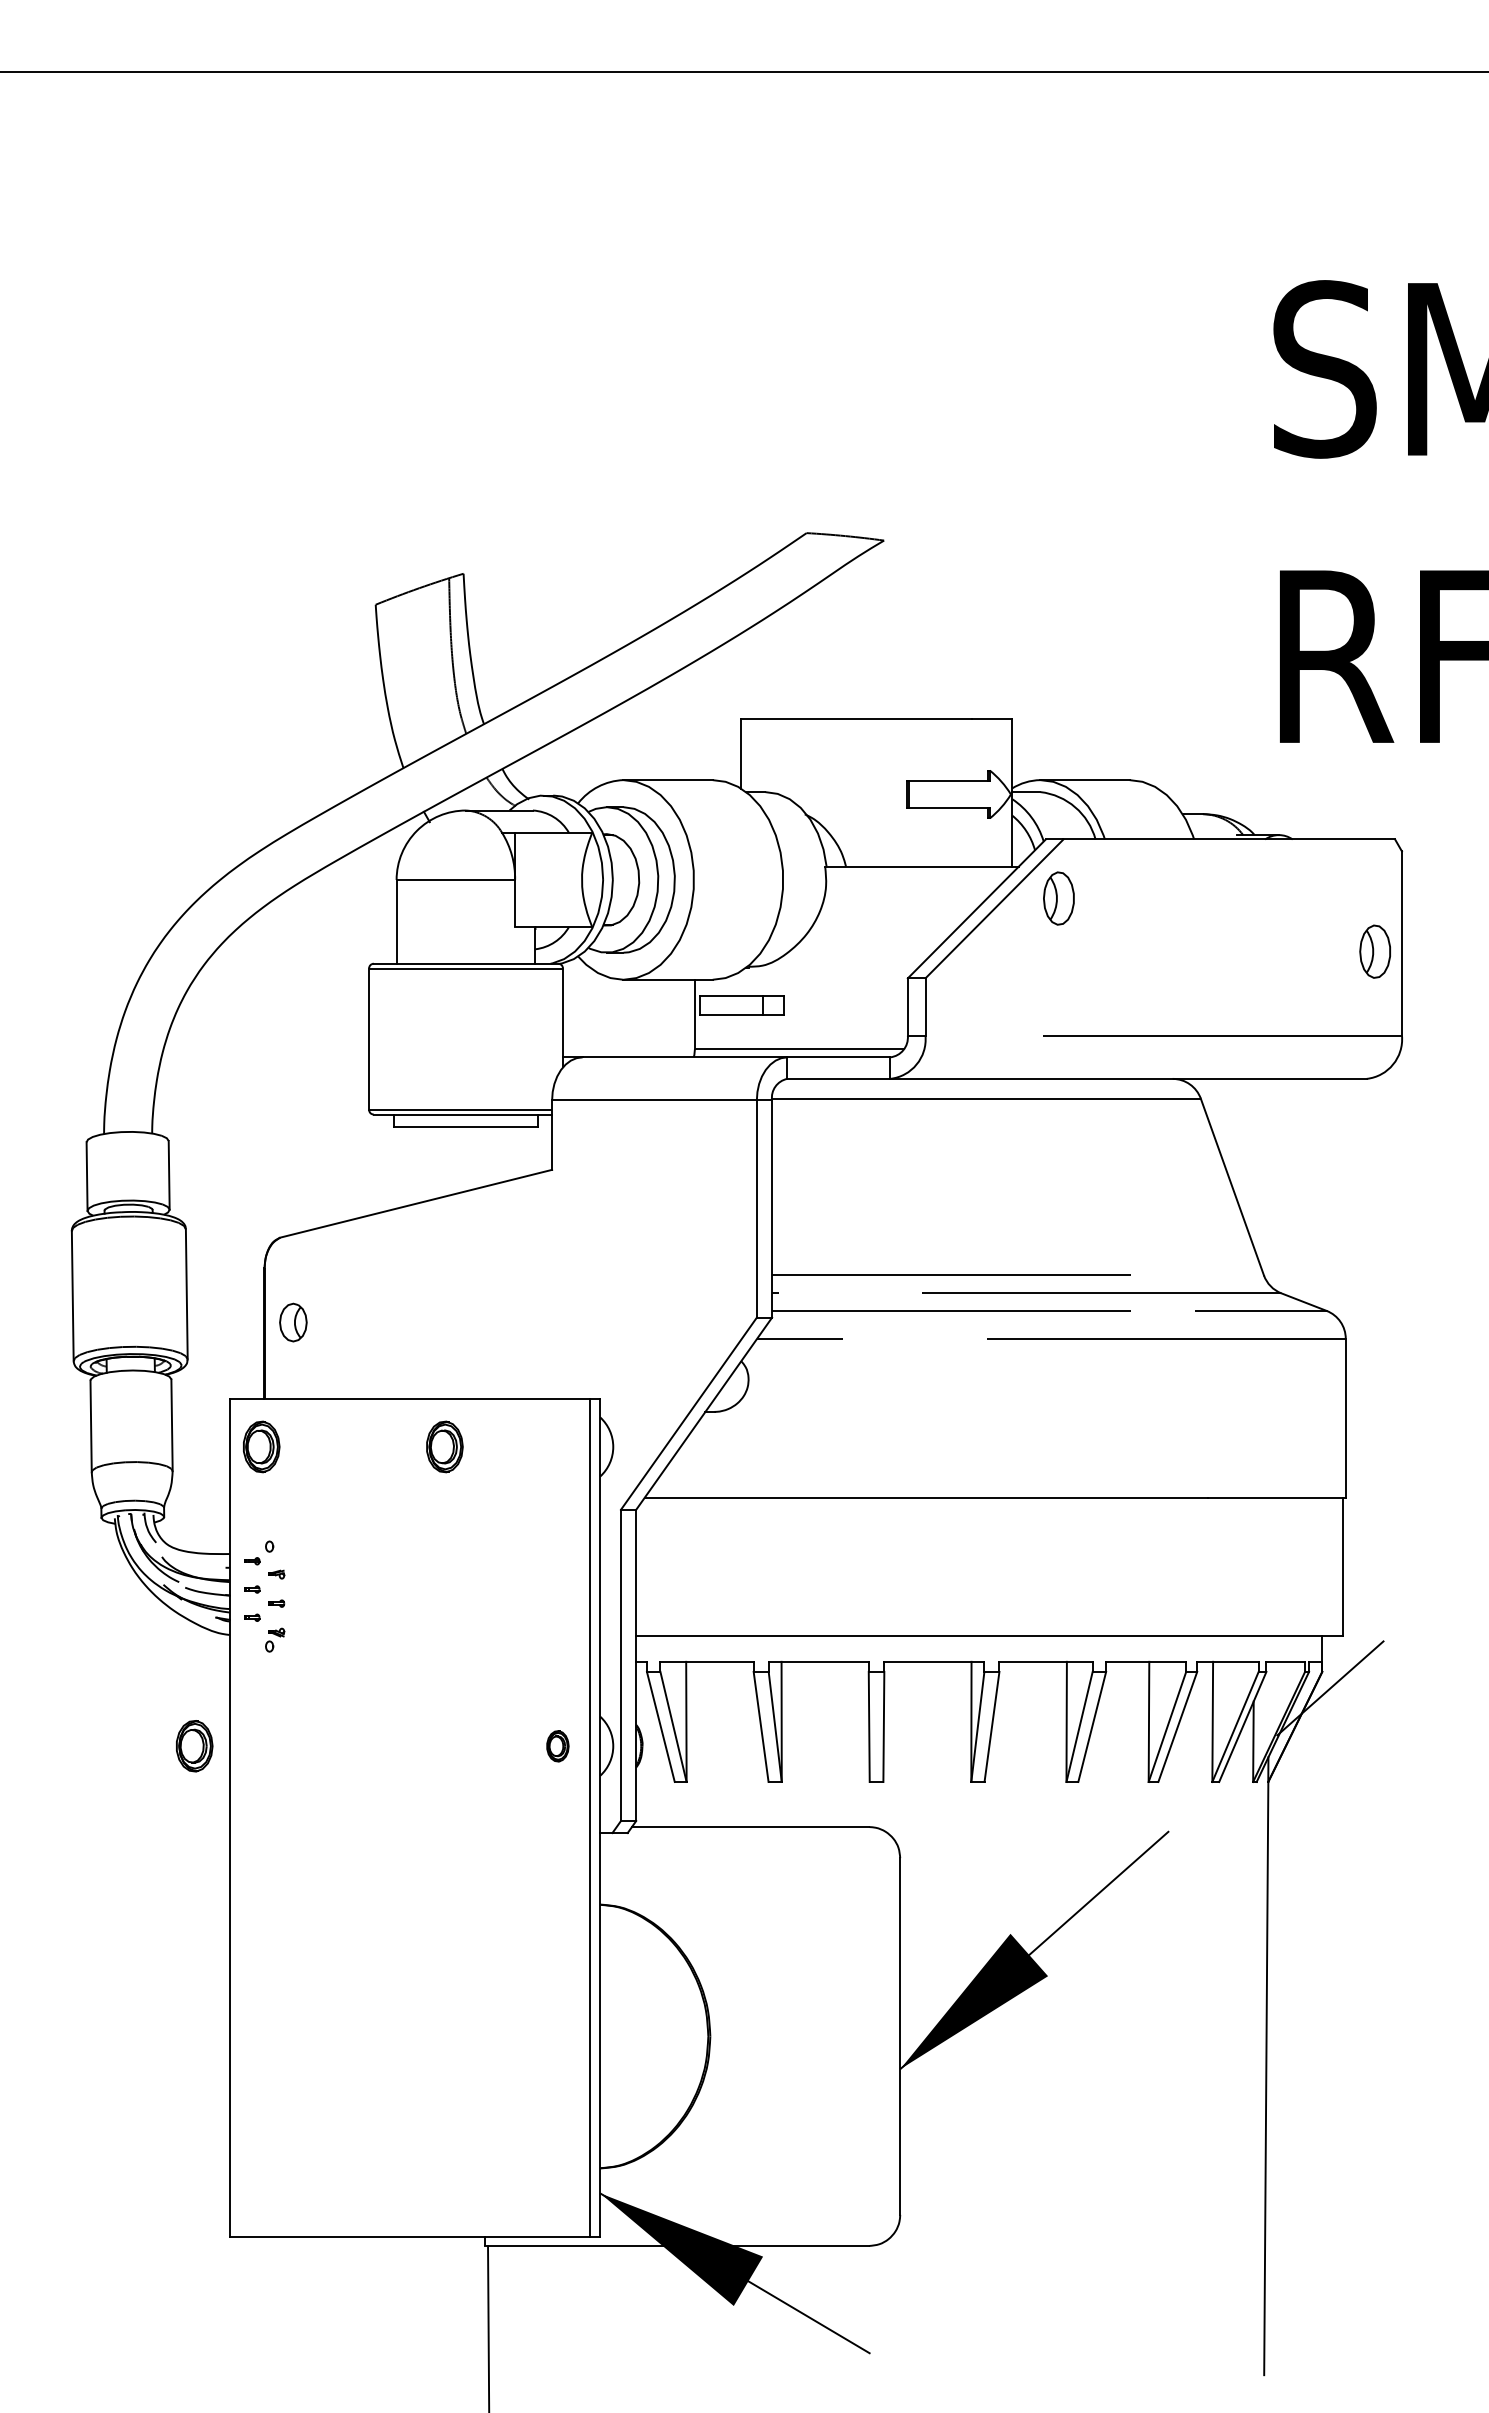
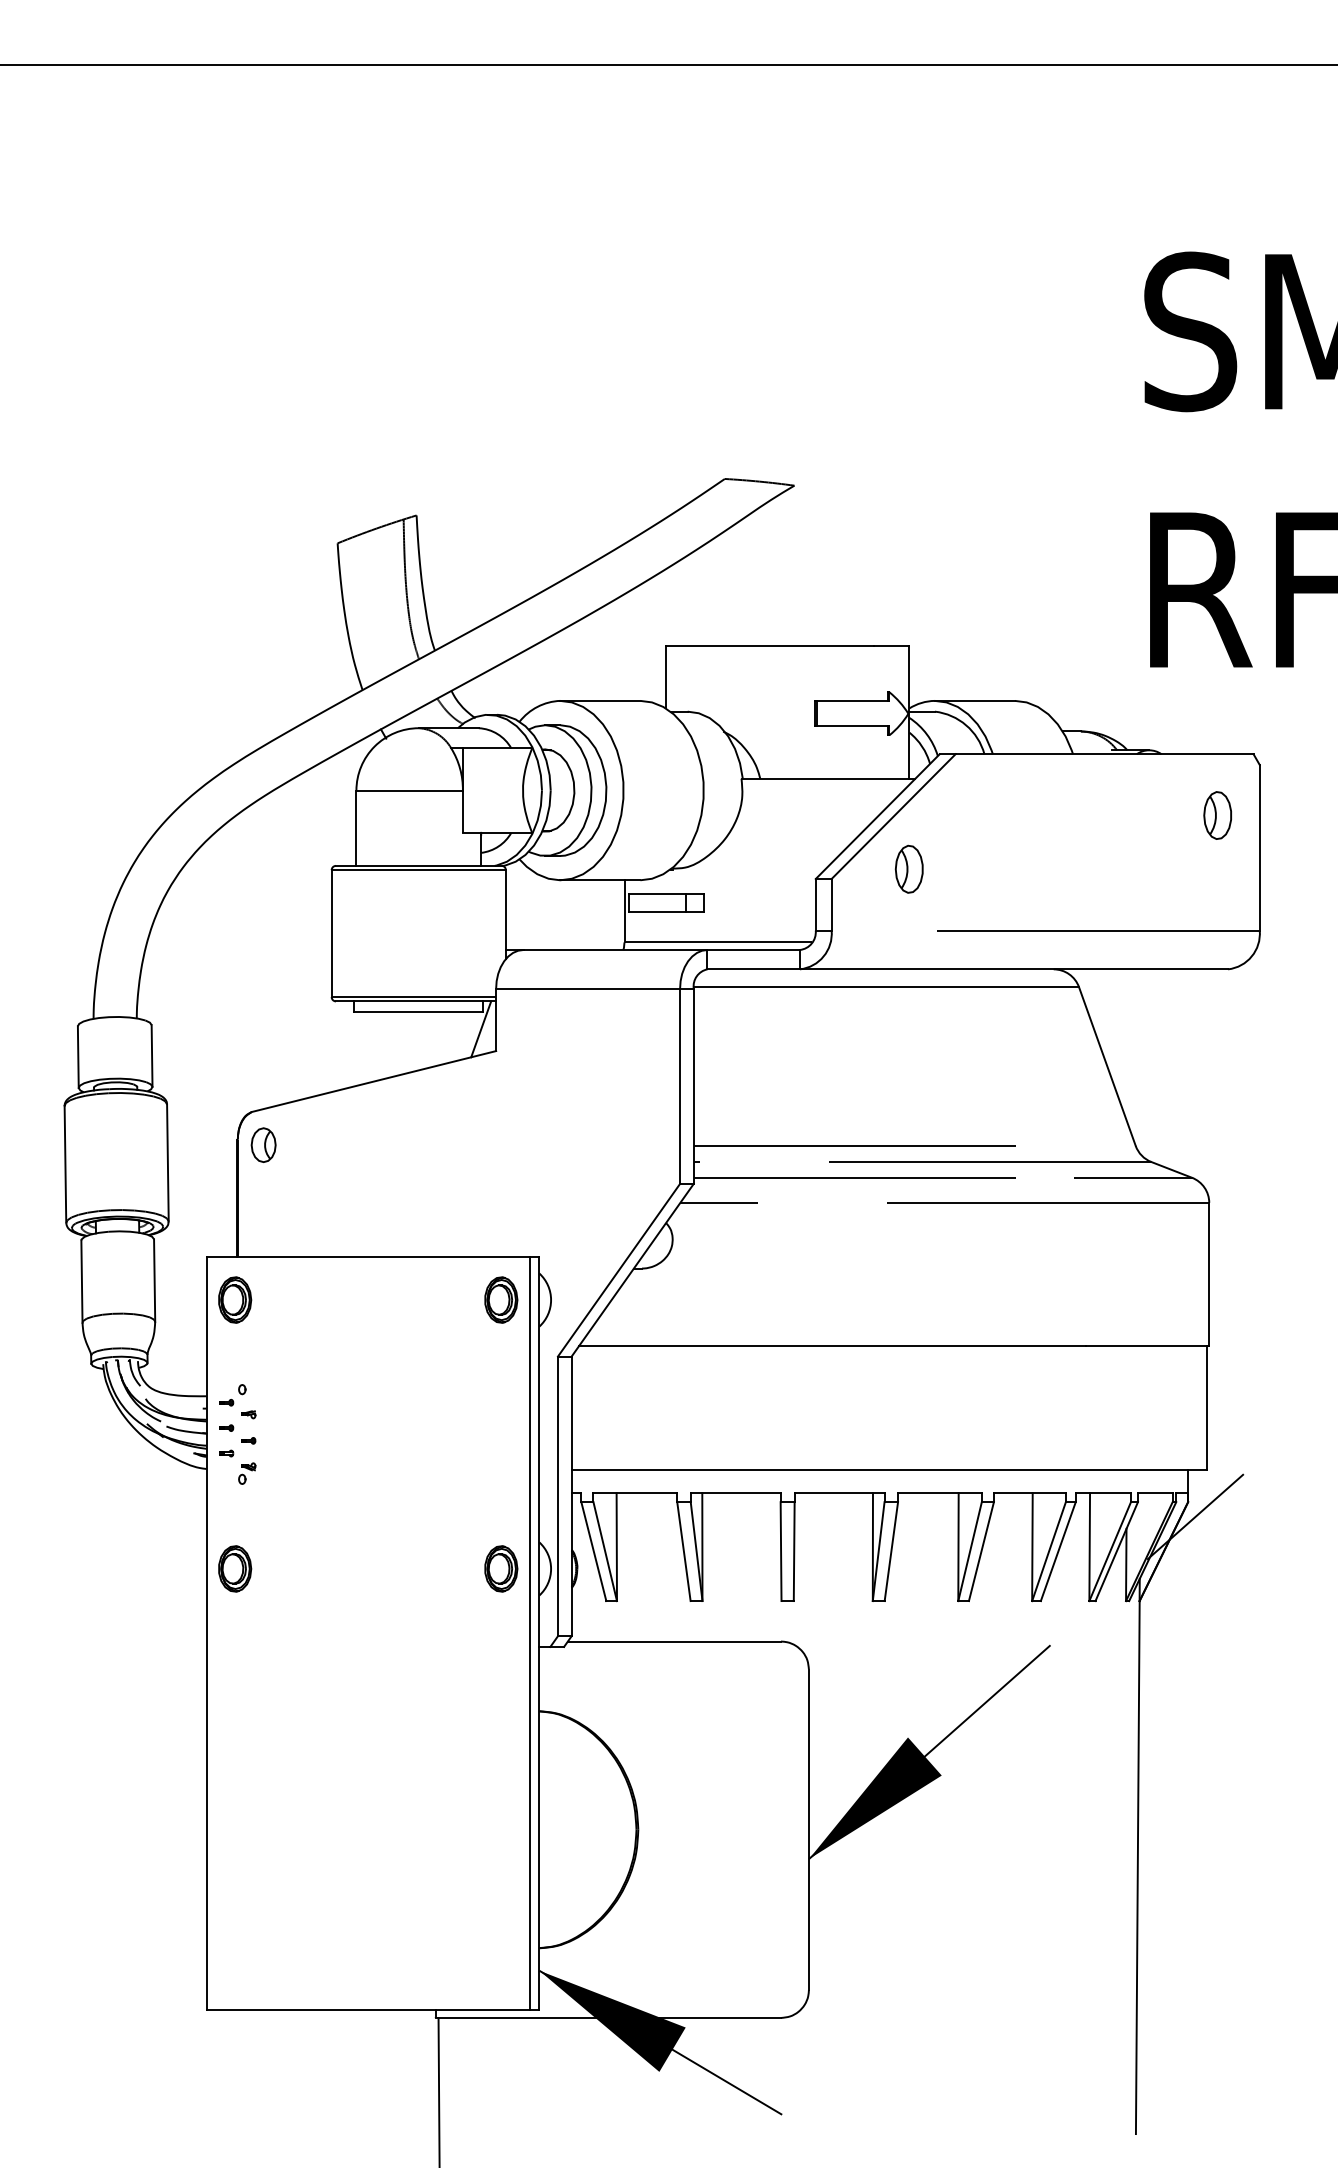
part: (1058, 898) -> (908, 869), moved
part: (1374, 951) -> (1217, 815), moved
line: (535, 1145) -> (481, 1029), added
part: (293, 1322) -> (263, 1145), moved
part: (444, 1446) -> (500, 1299), moved
part: (194, 1746) -> (235, 1569), moved
part: (557, 1746) -> (500, 1569), size x1.67

